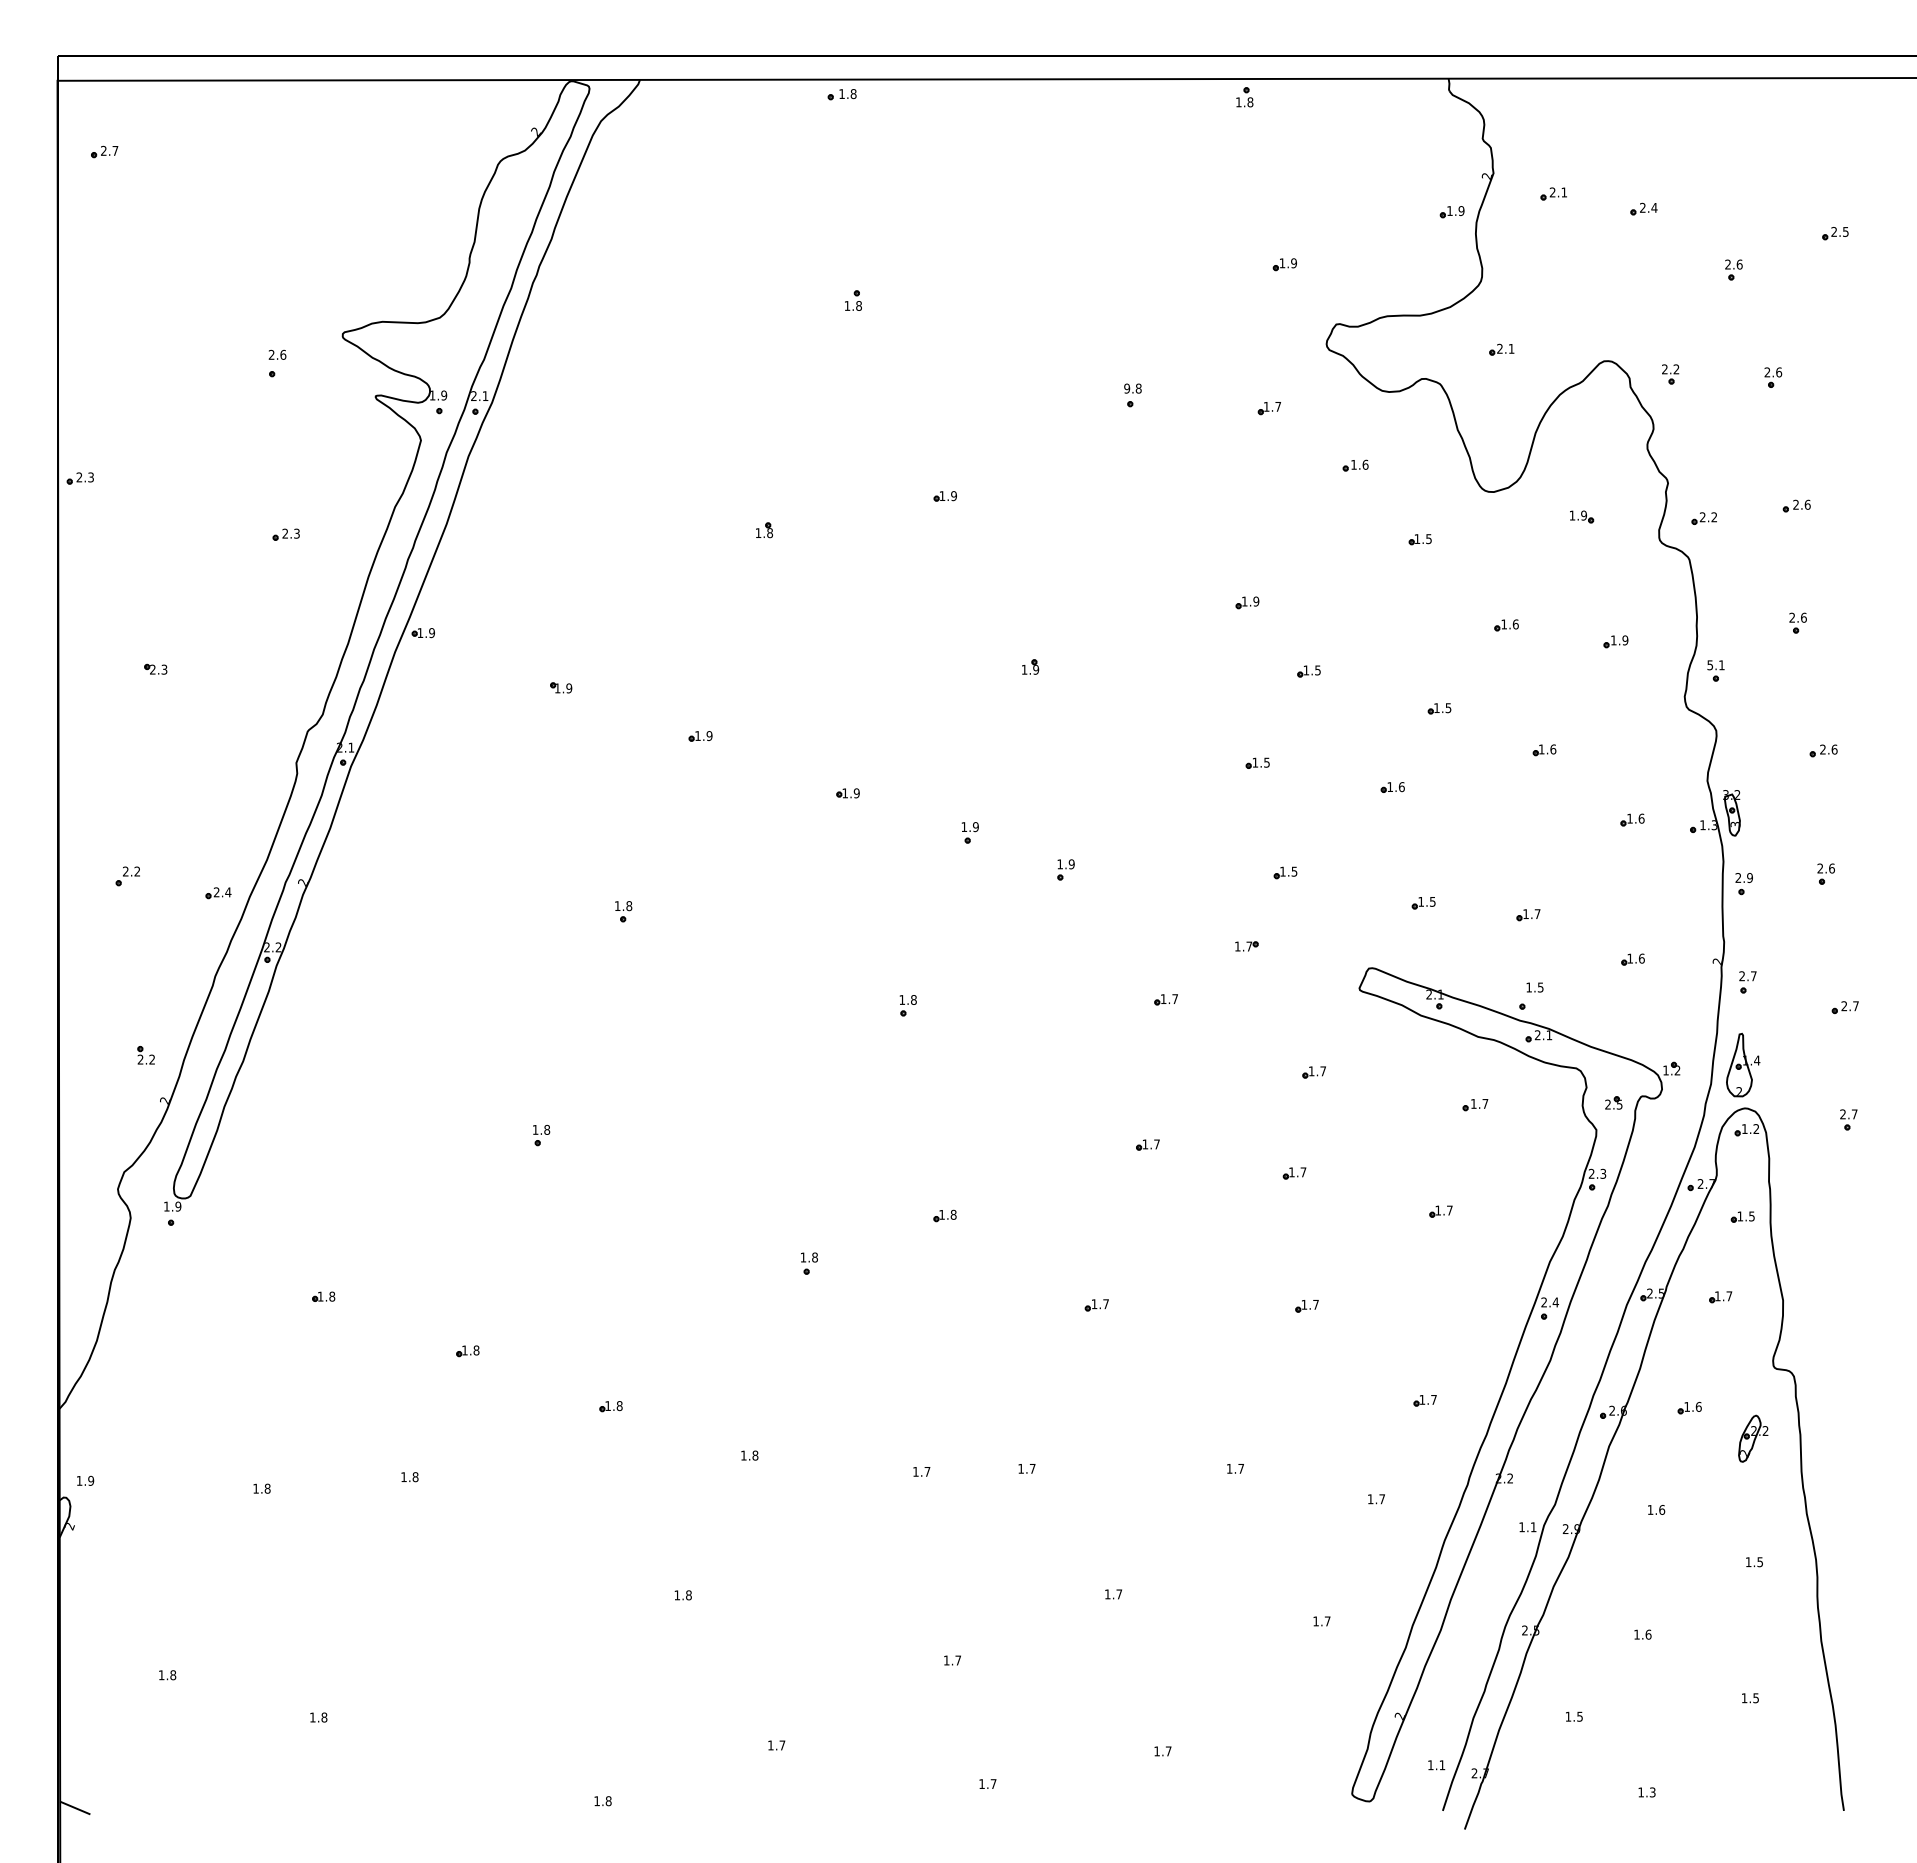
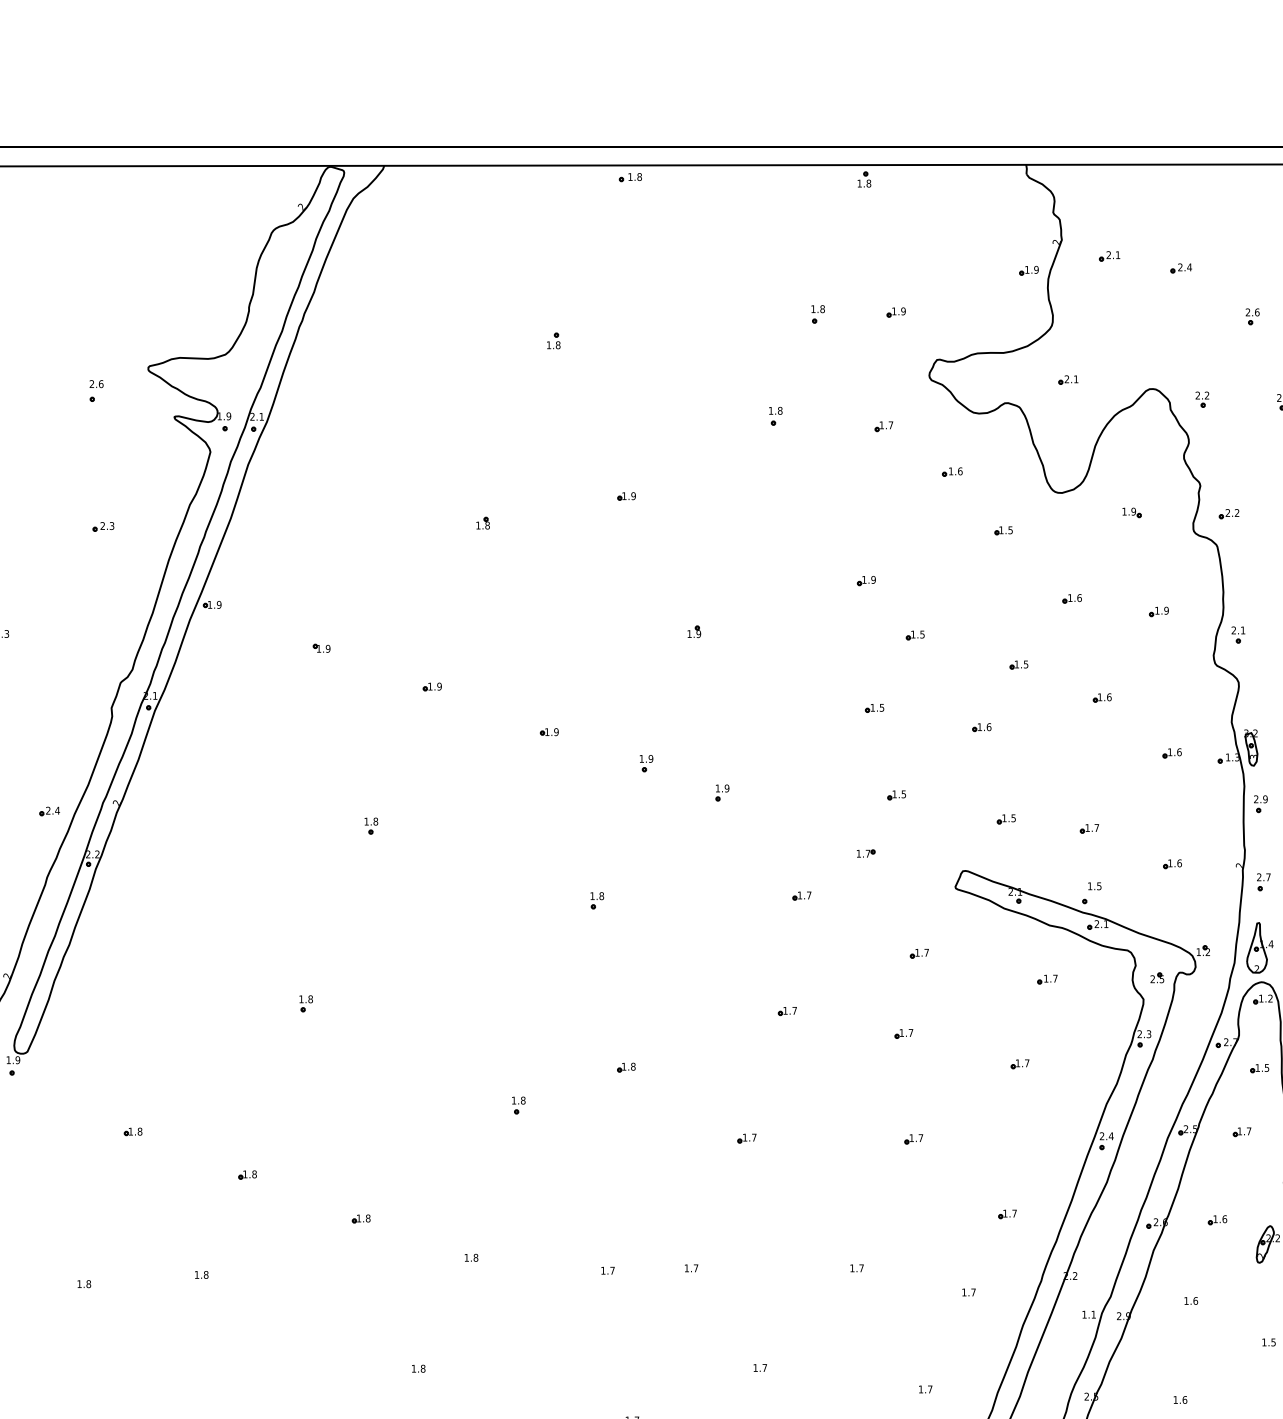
part: (841, 94) -> (630, 177), moved
part: (1186, 266) -> (818, 313), added
text: (1127, 388) -> (771, 410), 9.8 -> 1.8
text: (1709, 665) -> (1233, 630), 5.1 -> 2.1

